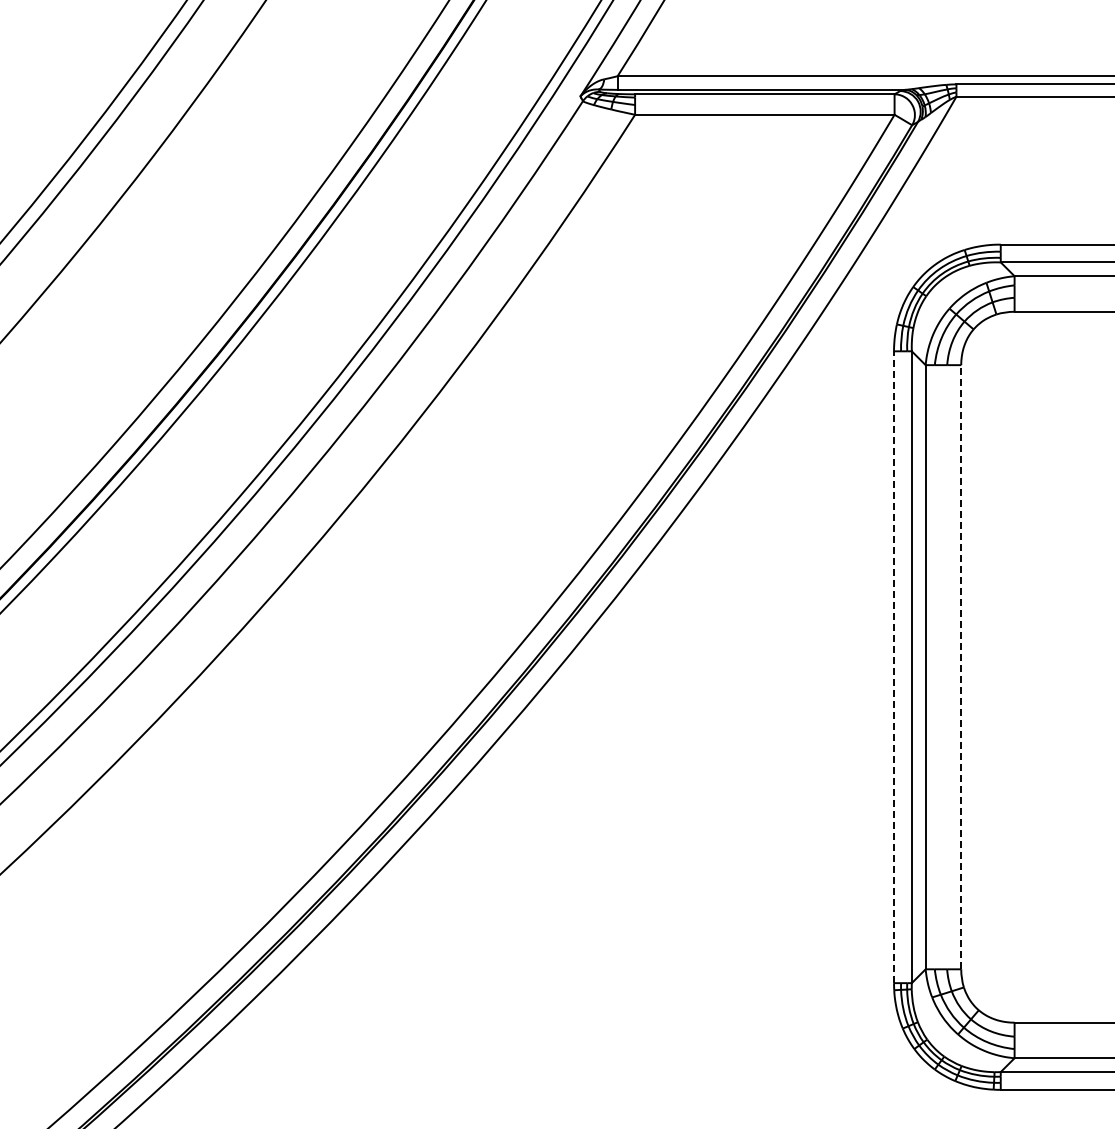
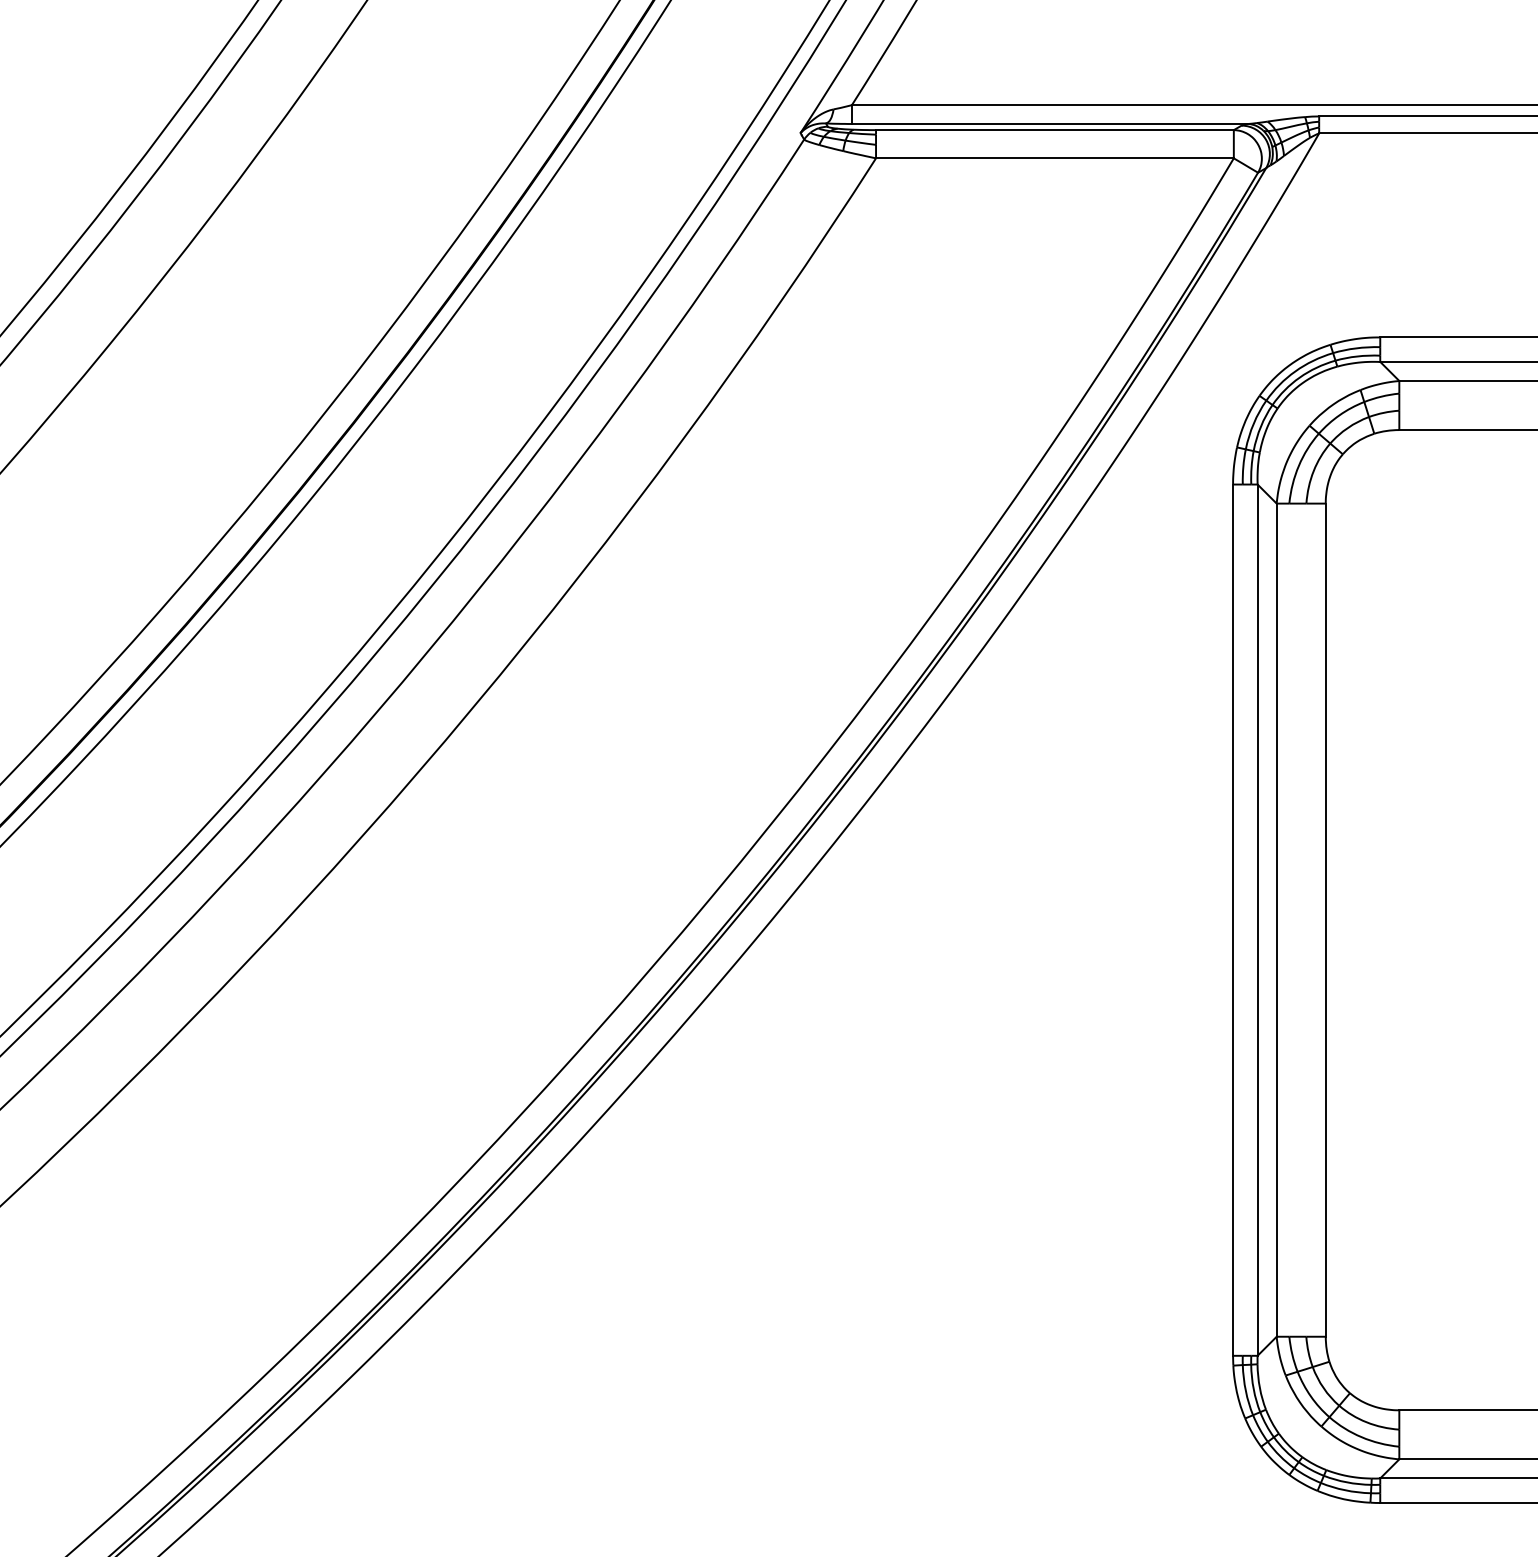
line: (961, 666) -> (1326, 919), dashed -> solid
line: (894, 667) -> (1233, 920), dashed -> solid

